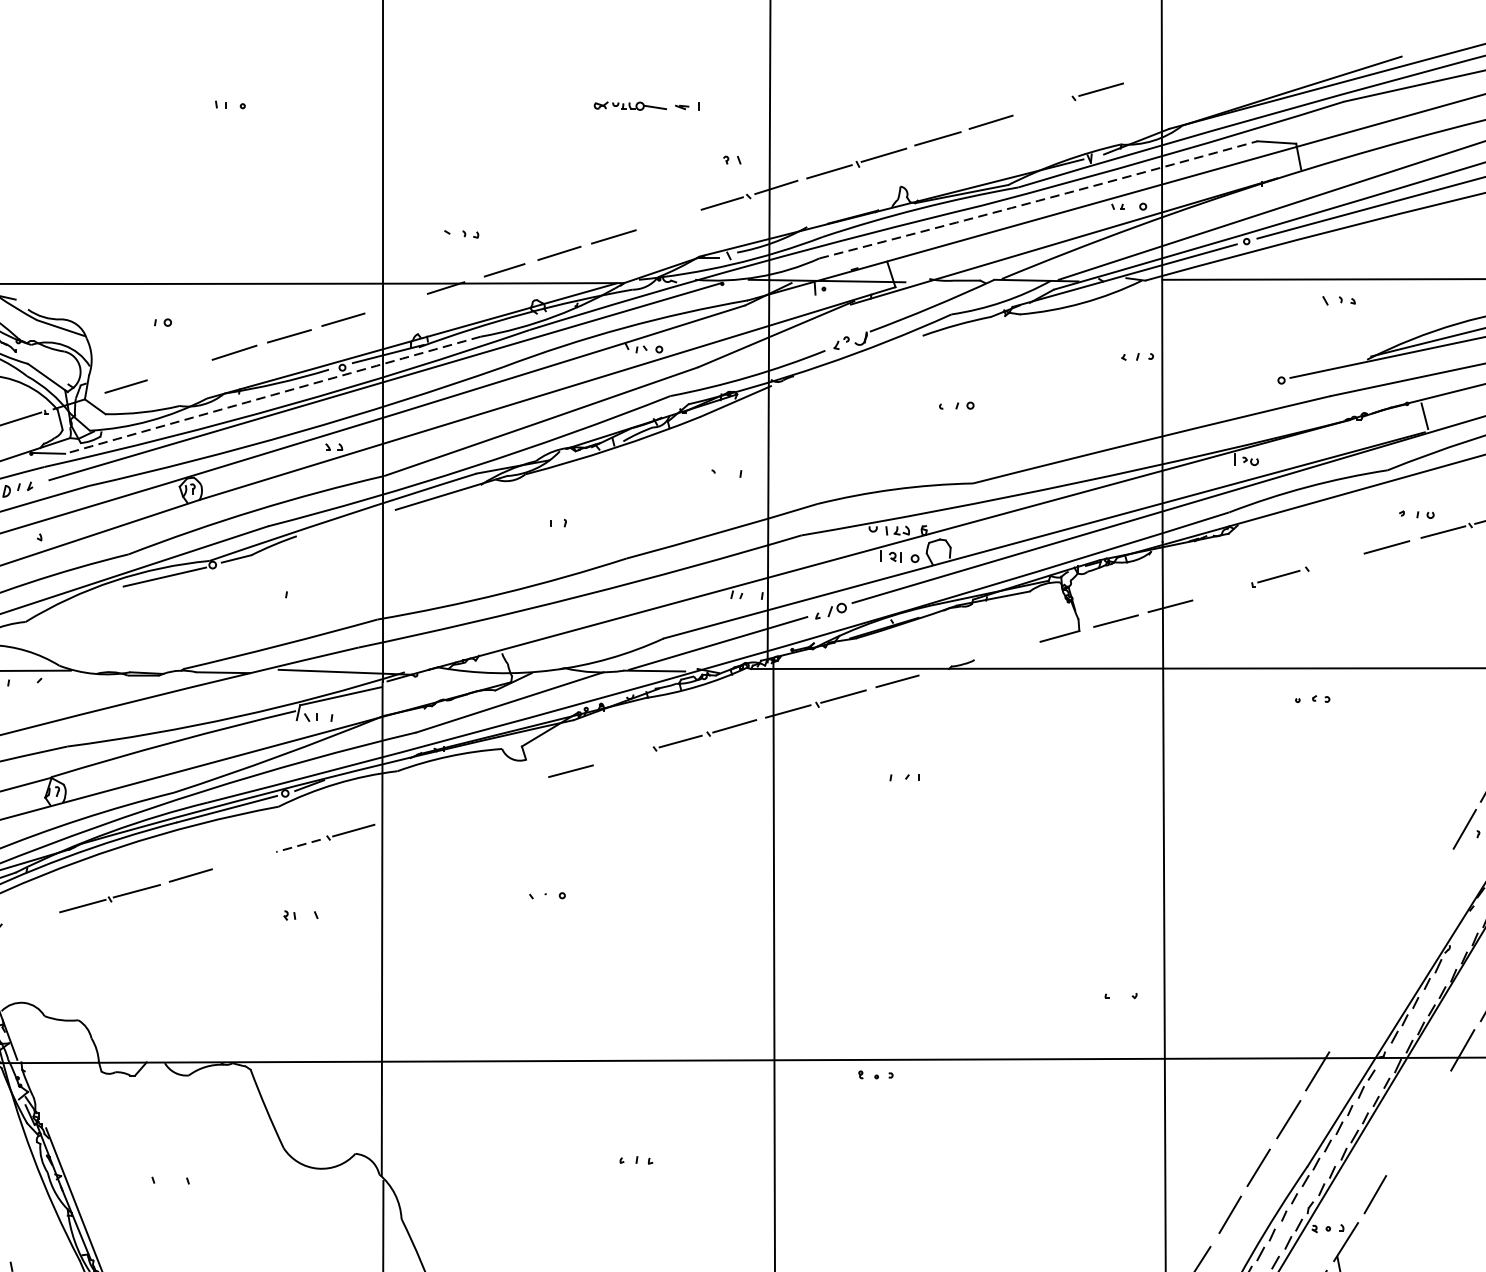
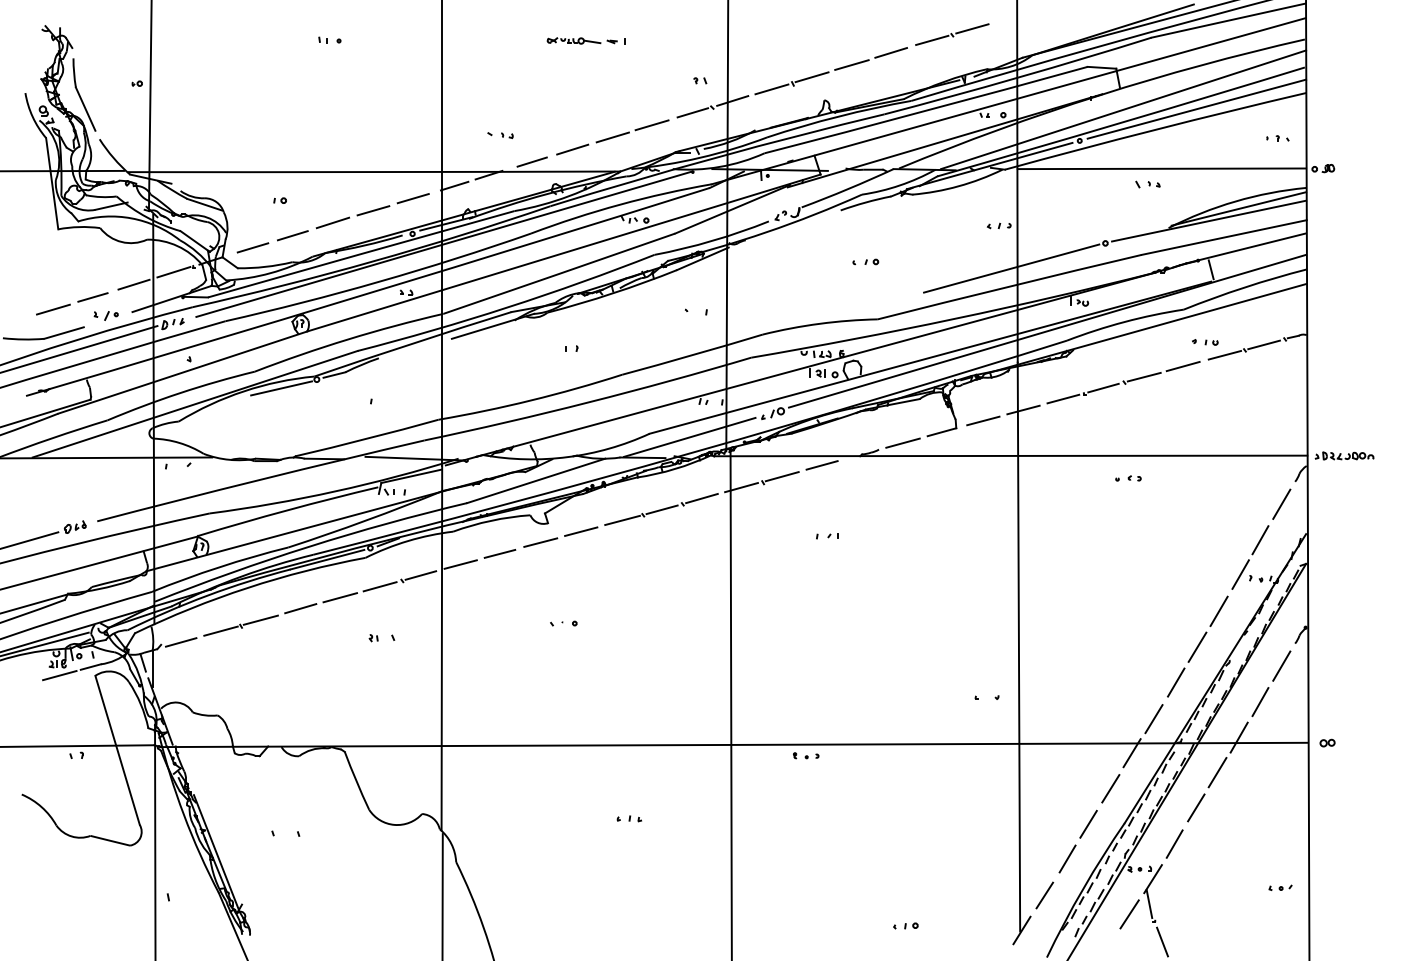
line: (1047, 104) -> (932, 39), added
part: (645, 105) -> (585, 40), moved
arc: (1038, 200) -> (926, 110), dashed -> solid
line: (666, 220) -> (651, 125), added
line: (399, 302) -> (454, 185), added
line: (179, 369) -> (292, 235), added
arc: (273, 395) -> (361, 254), dashed -> solid
line: (1154, 414) -> (1011, 268), added
line: (1333, 560) -> (1143, 376), added
line: (1224, 590) -> (1063, 398), added
line: (1006, 650) -> (902, 442), added
line: (626, 756) -> (622, 520), added
line: (515, 785) -> (540, 542), added
line: (460, 800) -> (499, 553), added
line: (407, 815) -> (460, 564), added
line: (297, 845) -> (379, 586), dashed -> solid
line: (244, 860) -> (340, 597), added
line: (27, 921) -> (180, 642), added
line: (1406, 926) -> (1197, 646), added
line: (1346, 1025) -> (1153, 719), added
line: (1433, 1097) -> (1217, 772), added
line: (1404, 1145) -> (1196, 807), added

